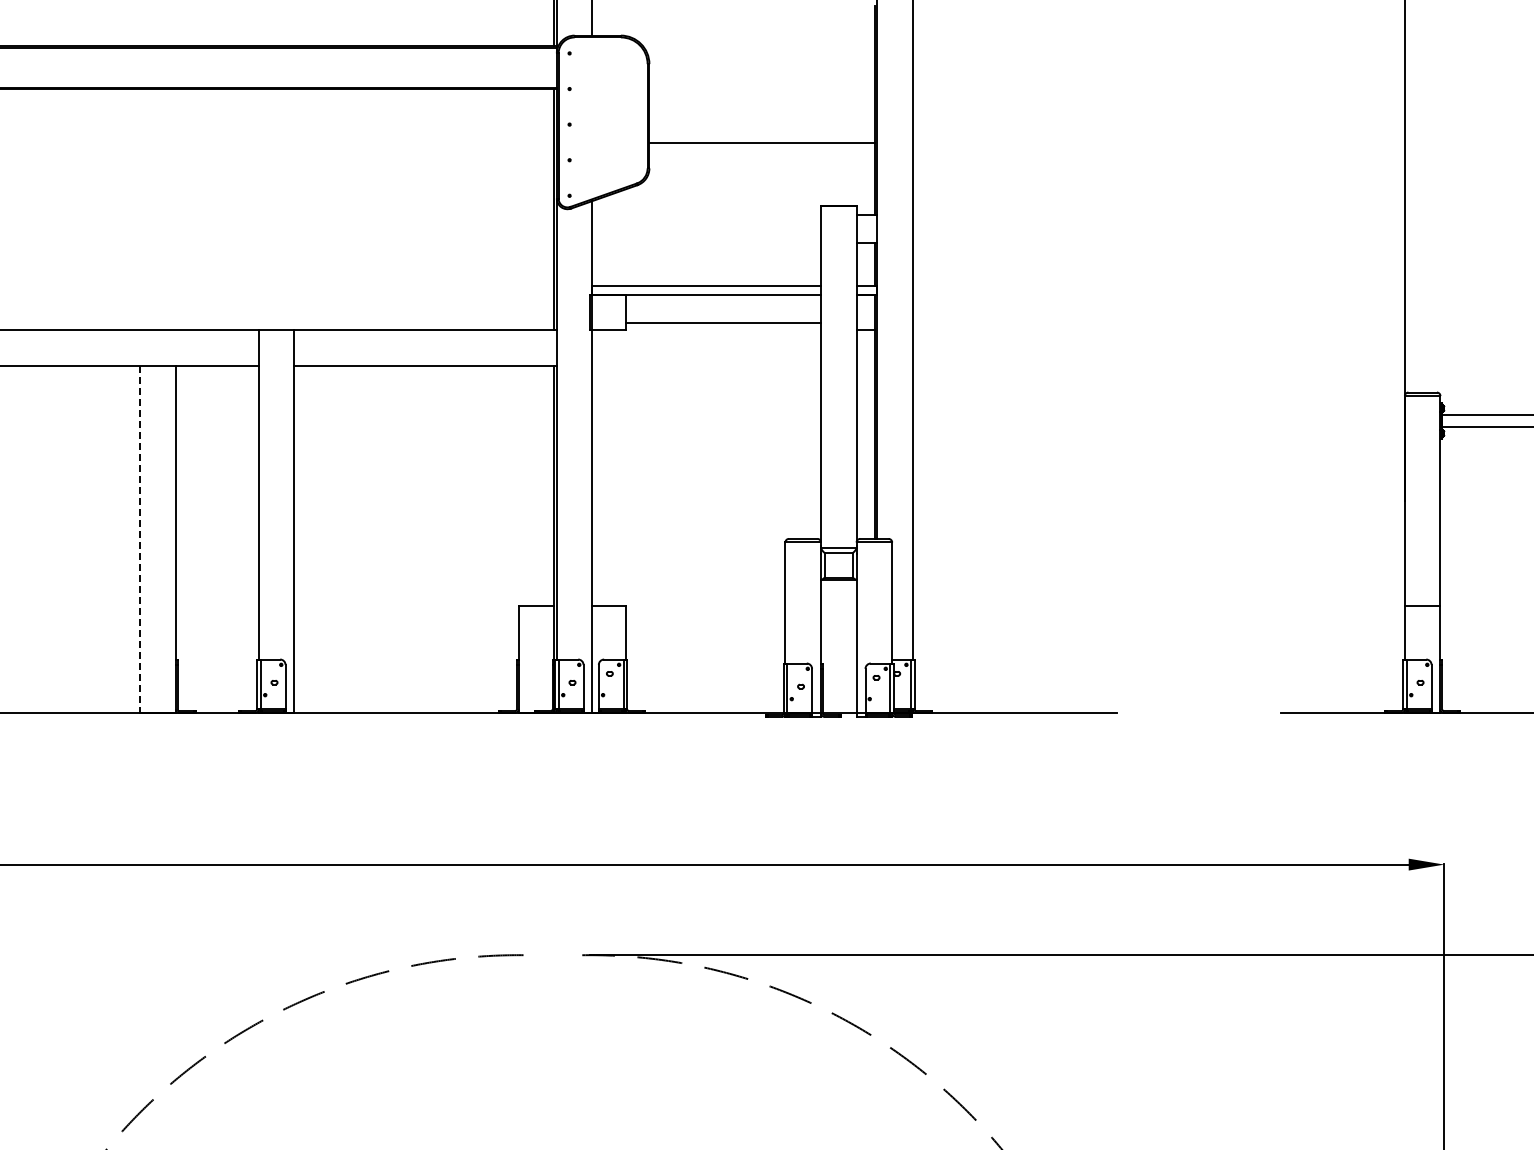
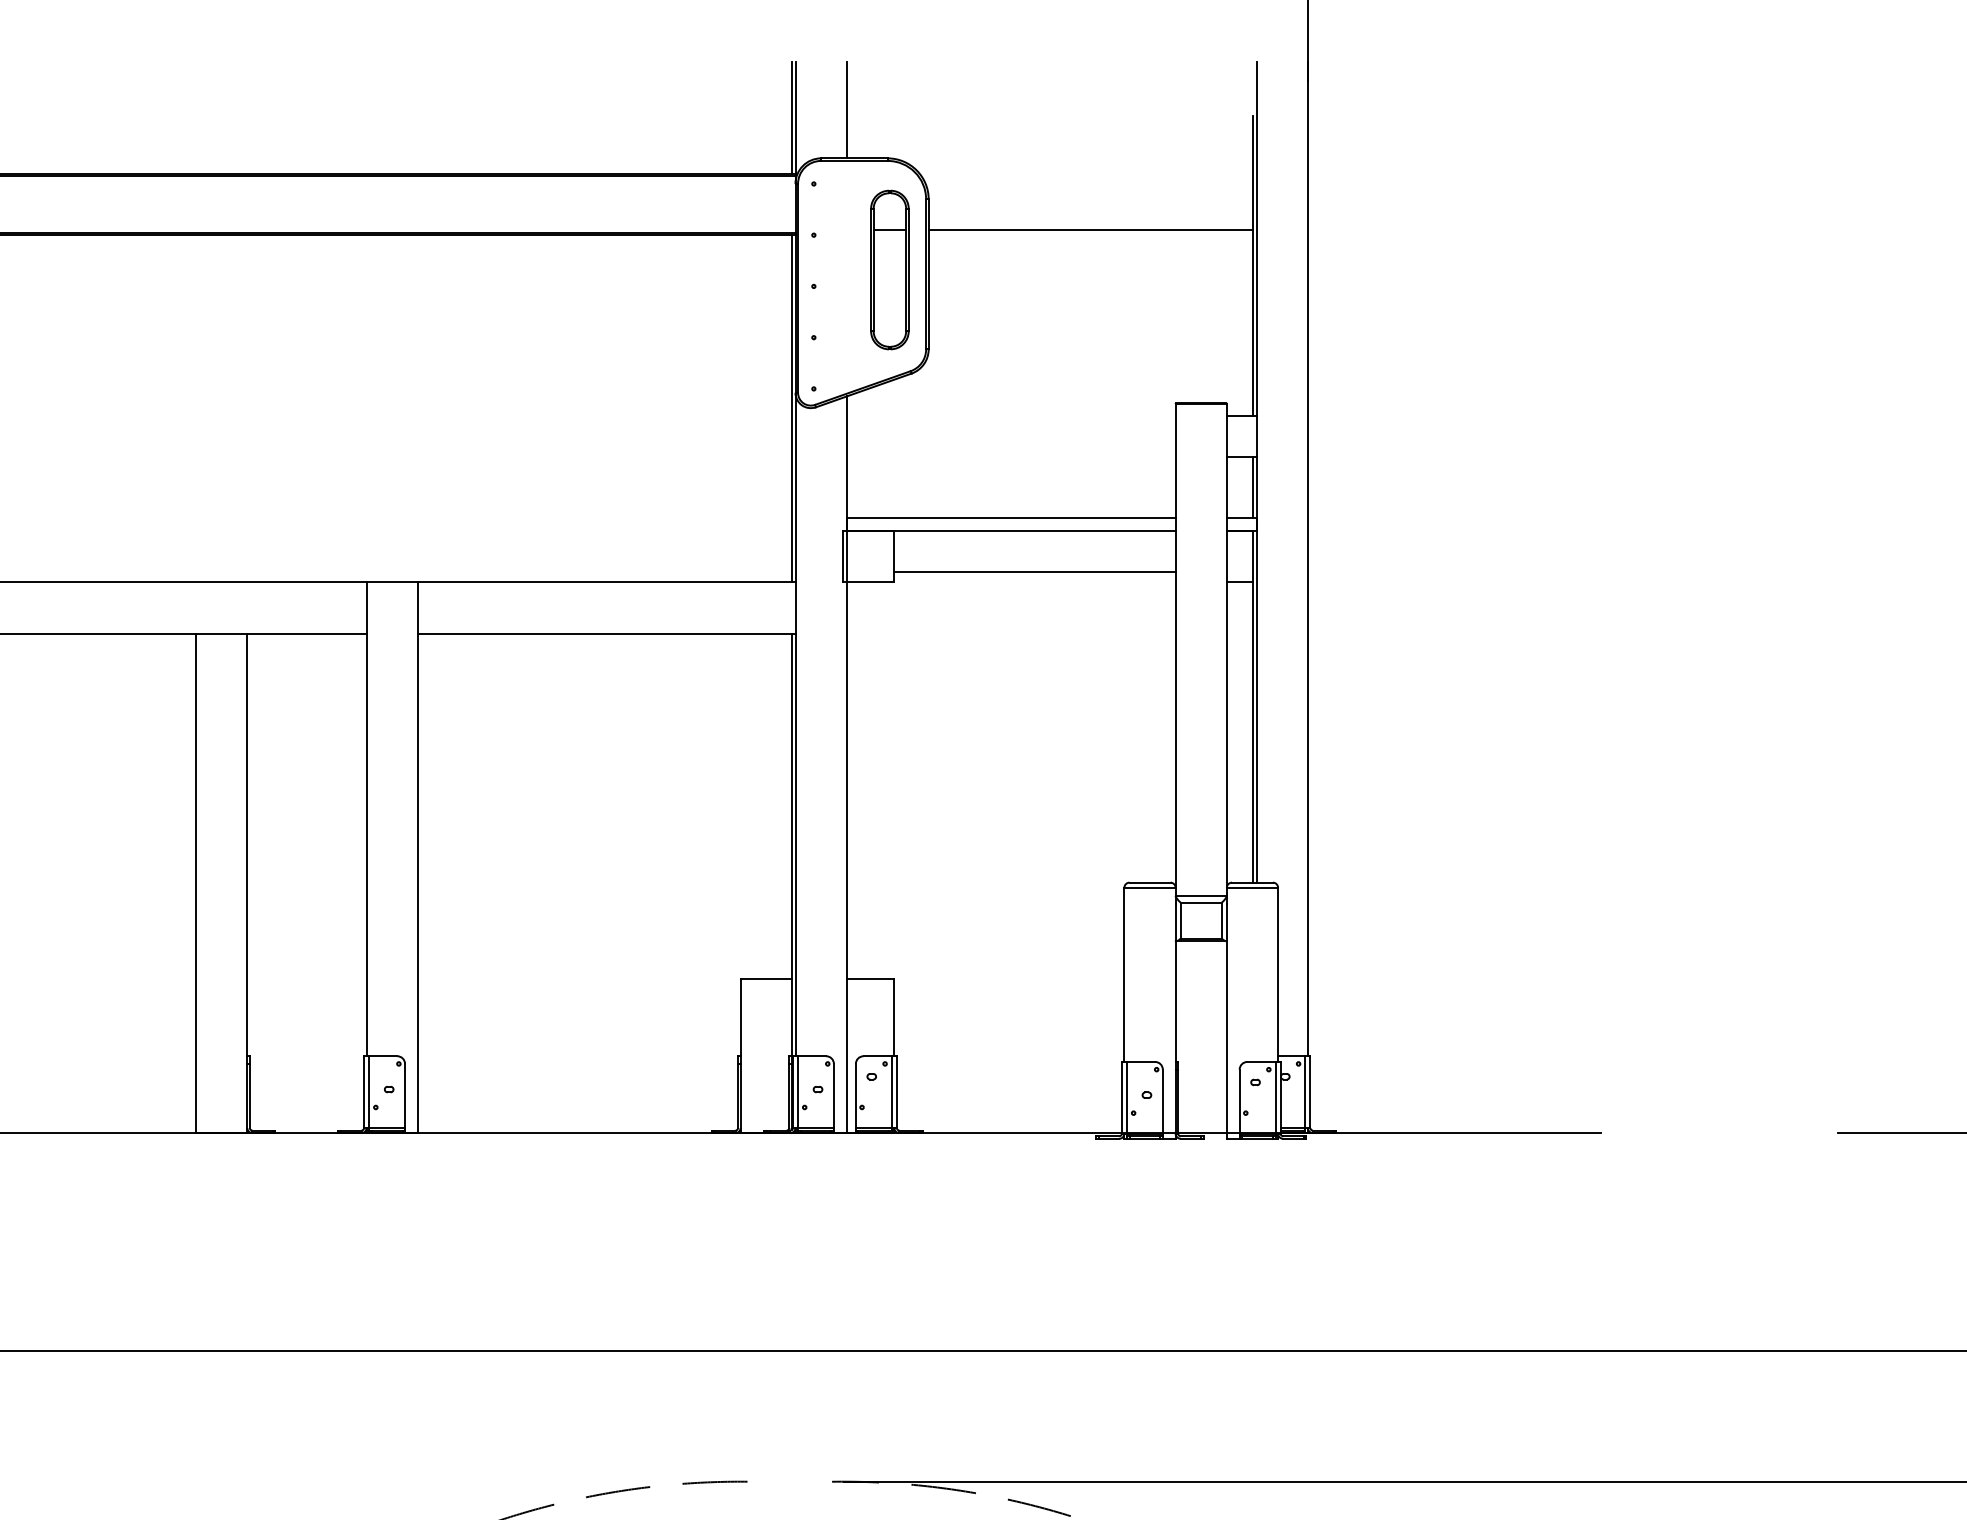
part: (622, 113) -> (889, 270), added
line: (761, 142) -> (1090, 230), moved
line: (140, 539) -> (196, 883), dashed -> solid

